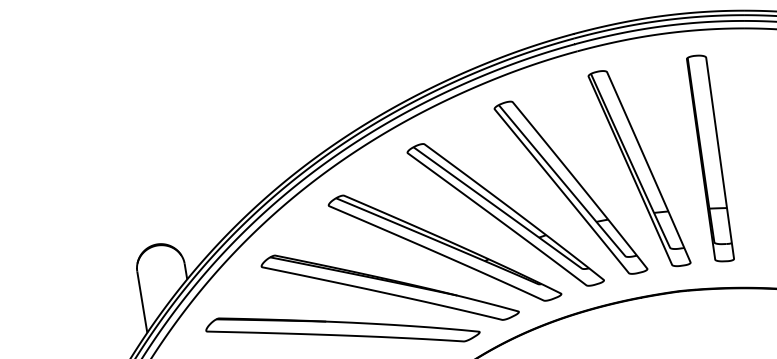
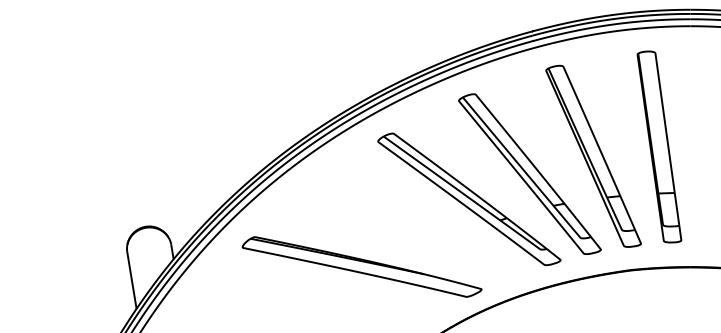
part: (444, 247) -> (412, 229), removed
part: (343, 329) -> (318, 305), removed

